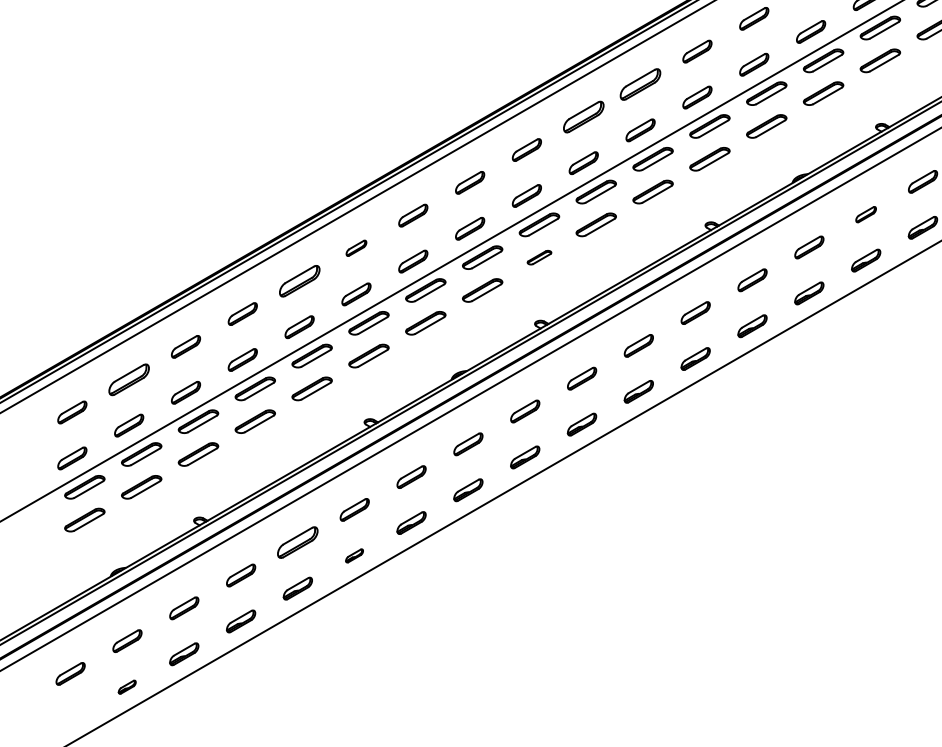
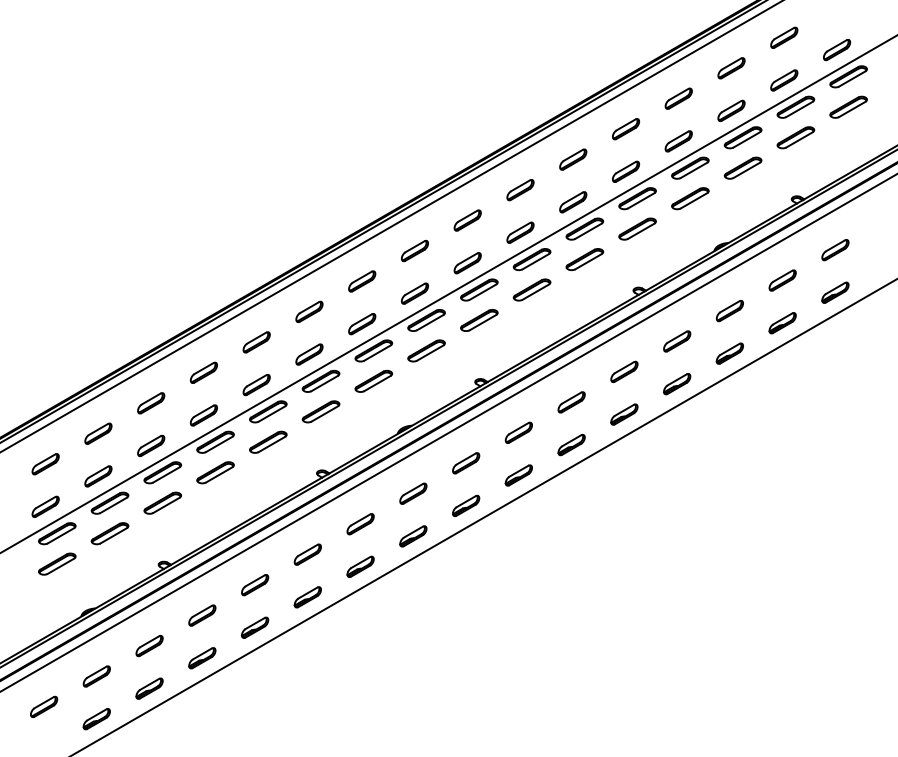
part: (640, 84) -> (573, 159), size x0.71
part: (583, 117) -> (520, 190), size x0.71
part: (865, 214) -> (782, 280), size x1.43
part: (356, 247) -> (309, 311), size x1.43
part: (539, 257) -> (479, 320), size x1.67
part: (299, 281) -> (256, 342), size x0.71
part: (129, 379) -> (98, 433), size x0.71
part: (298, 543) -> (255, 585), size x0.71
part: (354, 556) -> (307, 597), size x1.67
part: (127, 687) -> (96, 719), size x1.67

